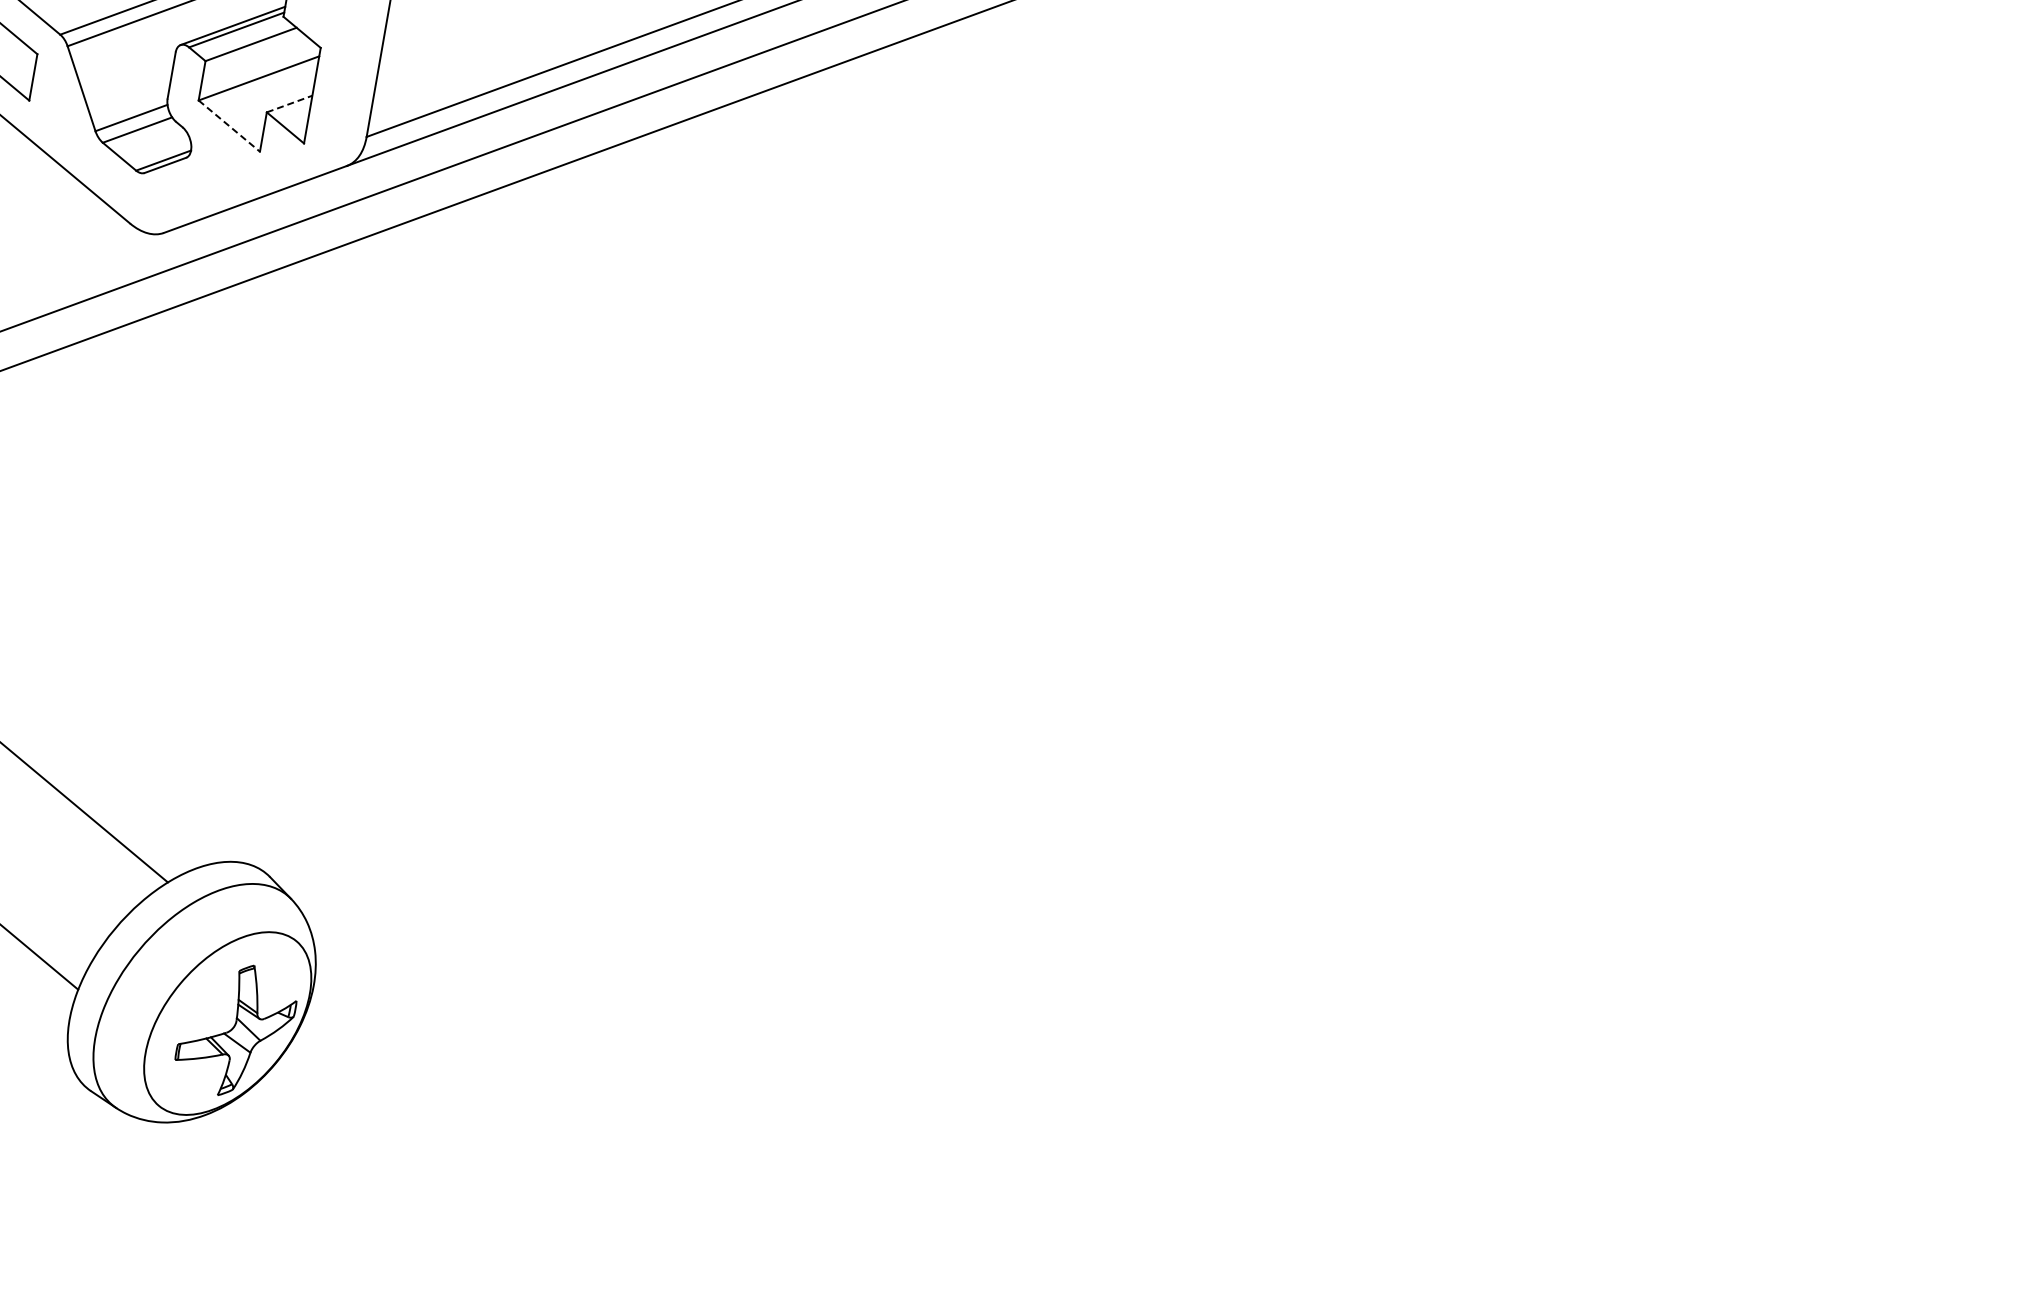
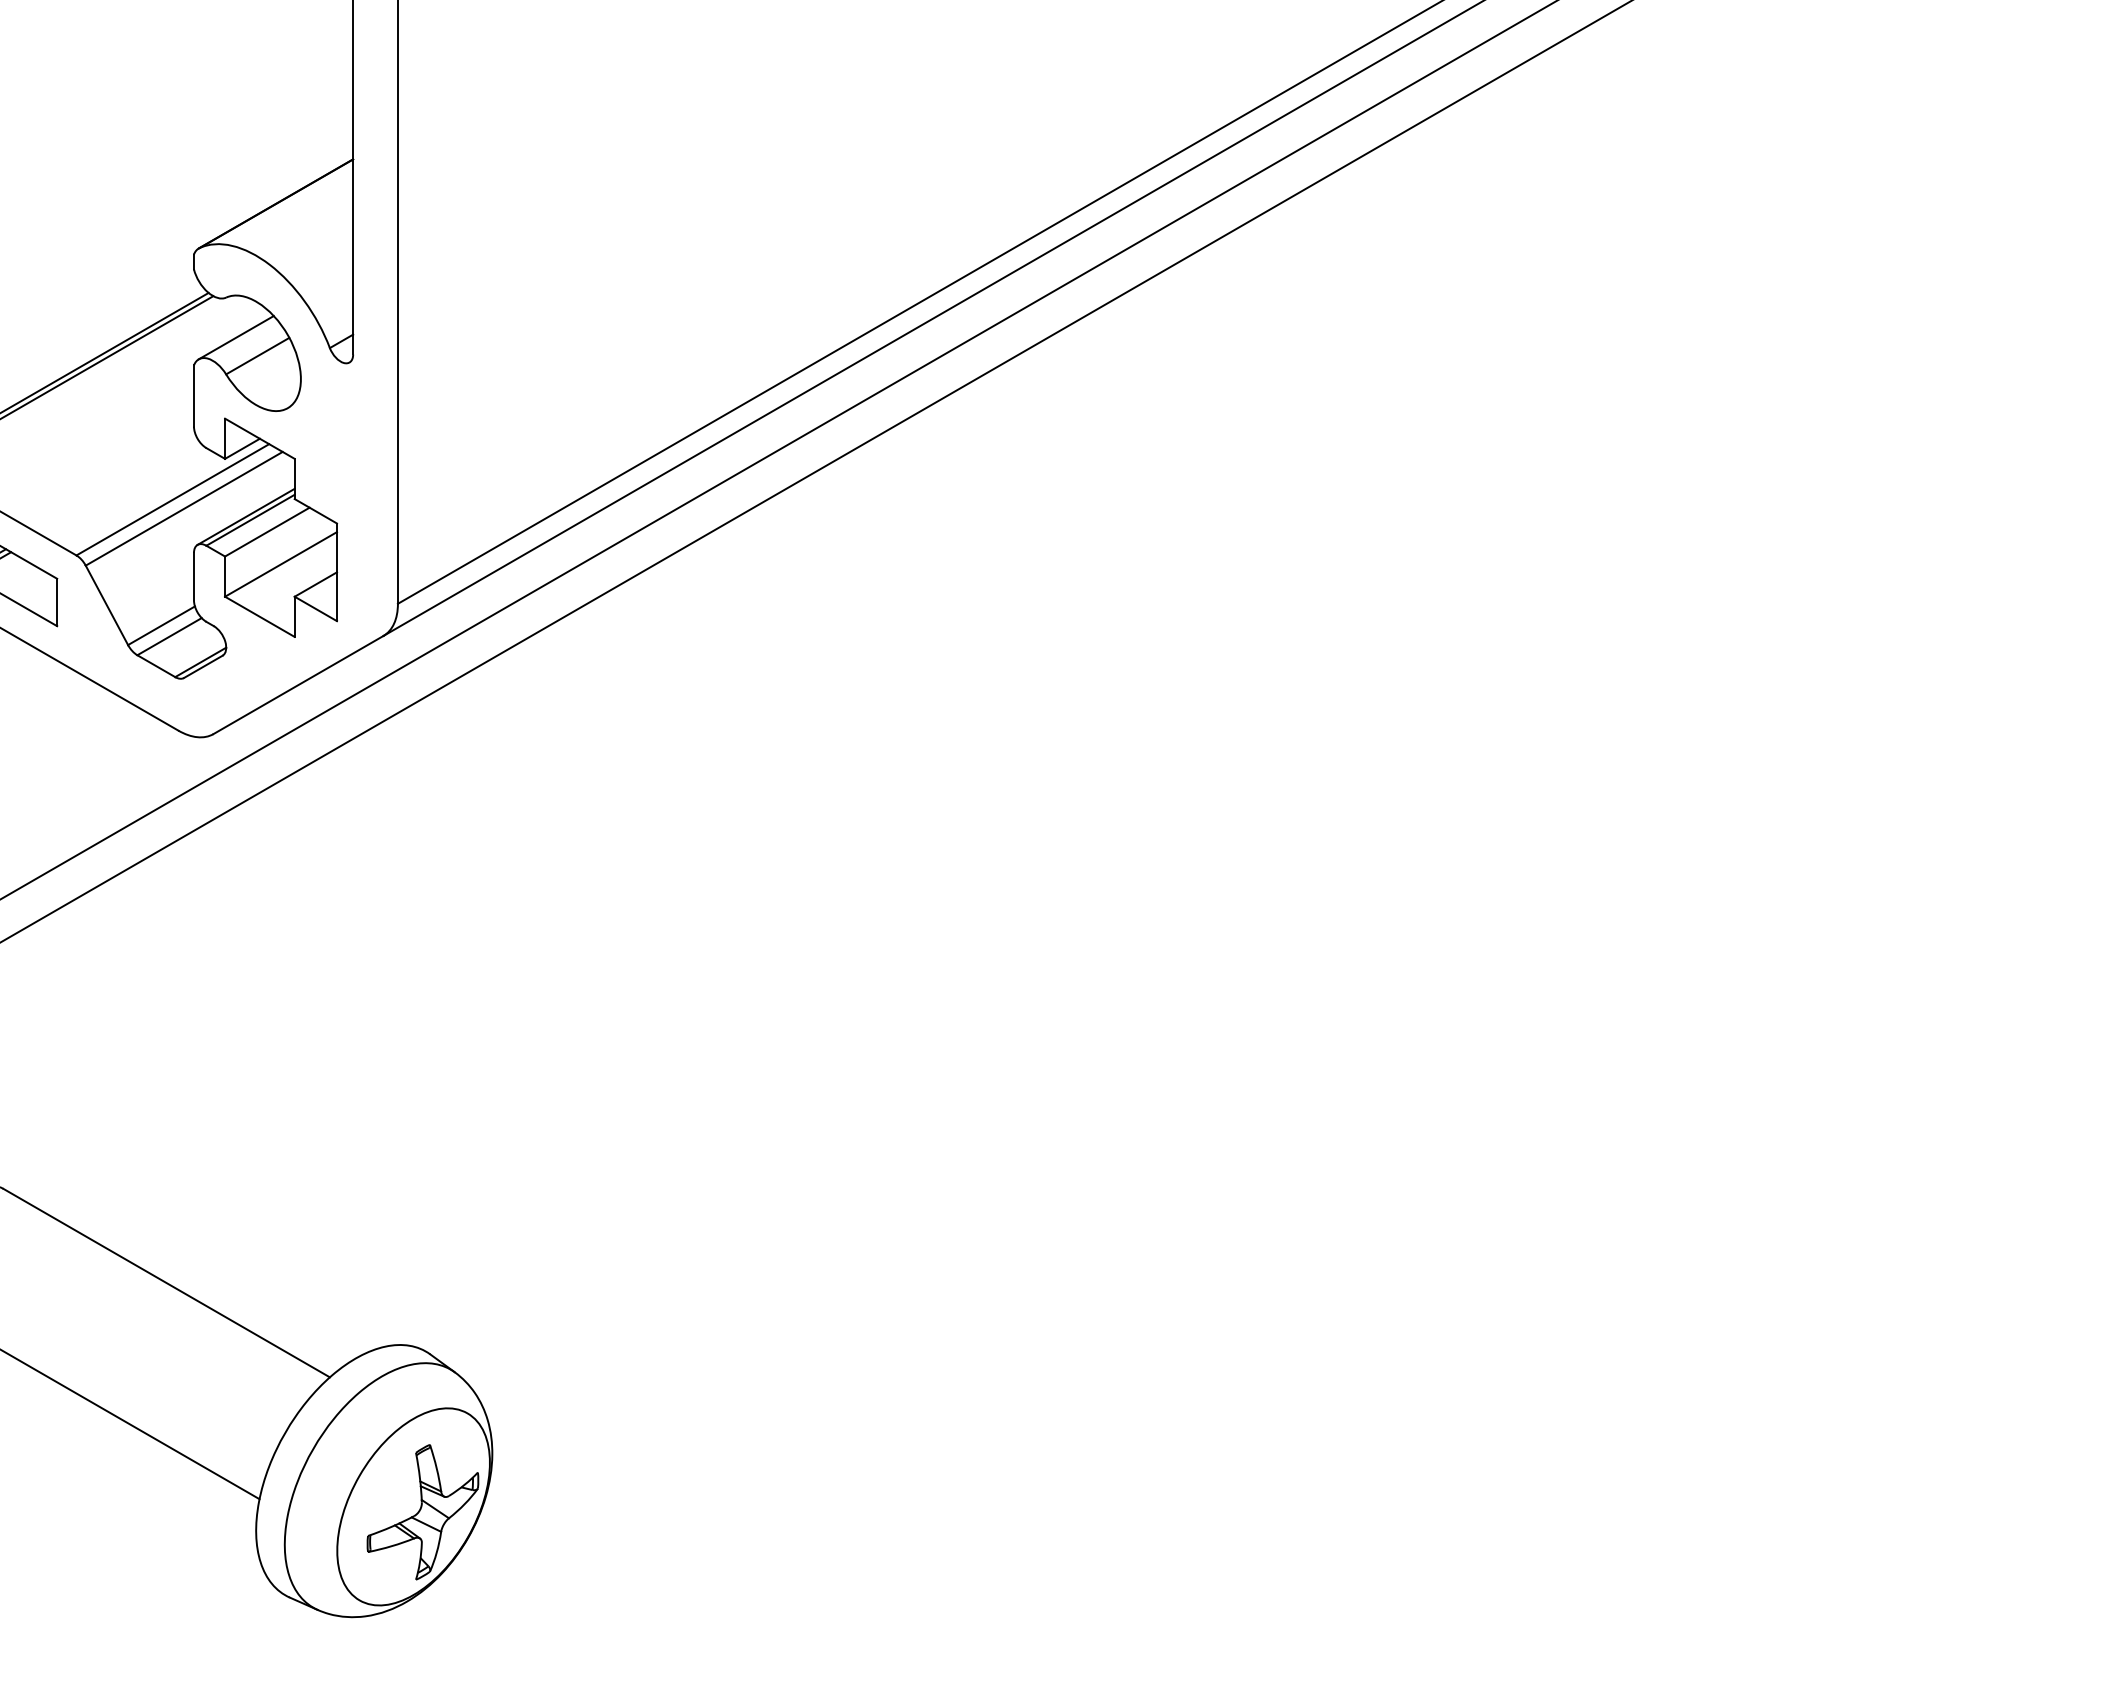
line: (290, 104) -> (316, 584), dashed -> solid
line: (229, 126) -> (260, 617), dashed -> solid

